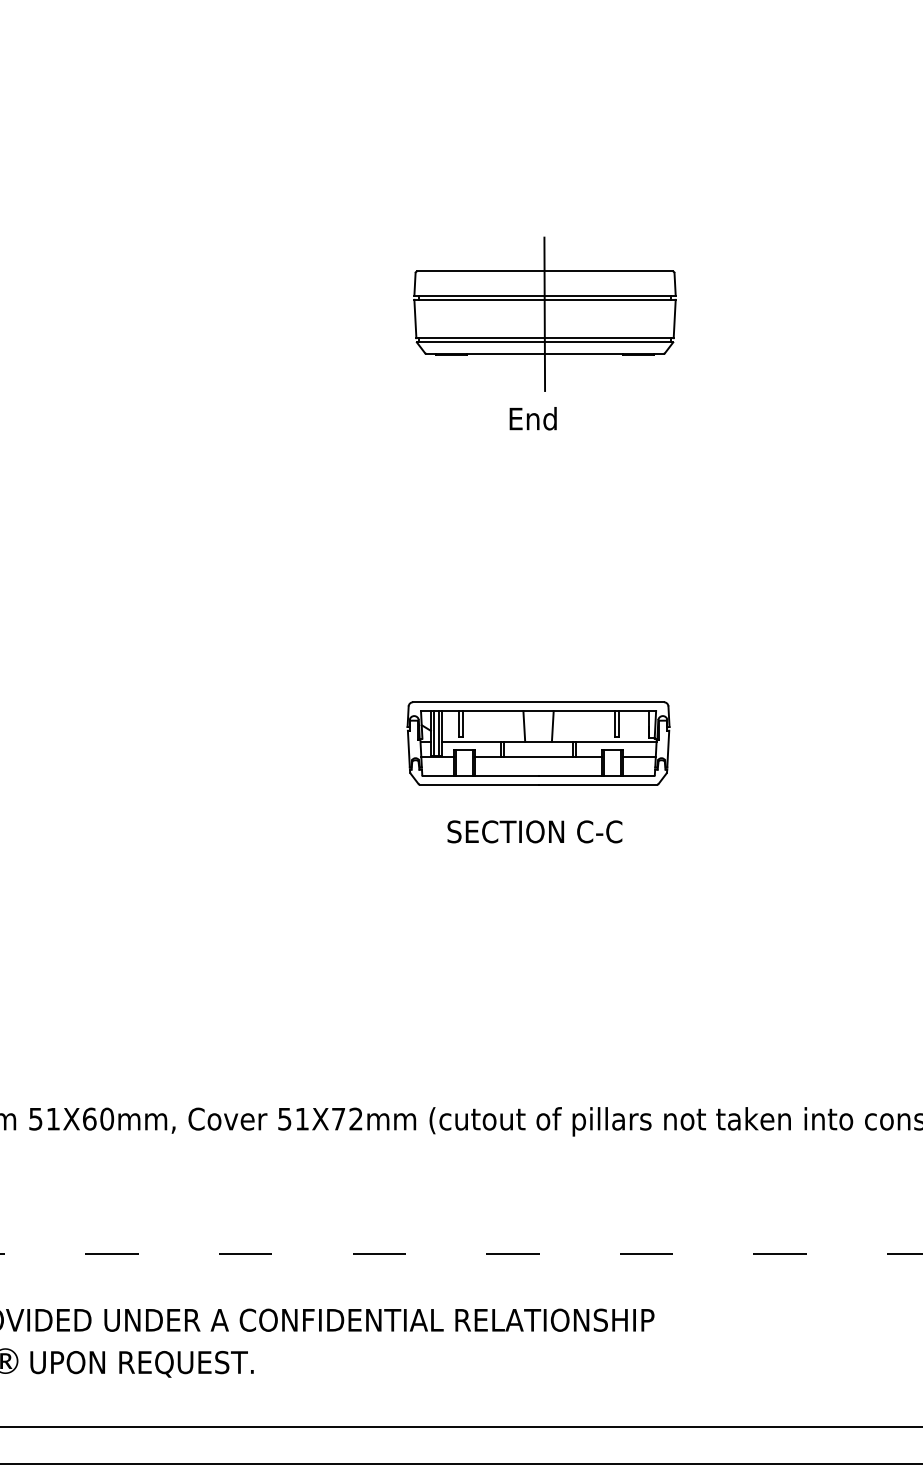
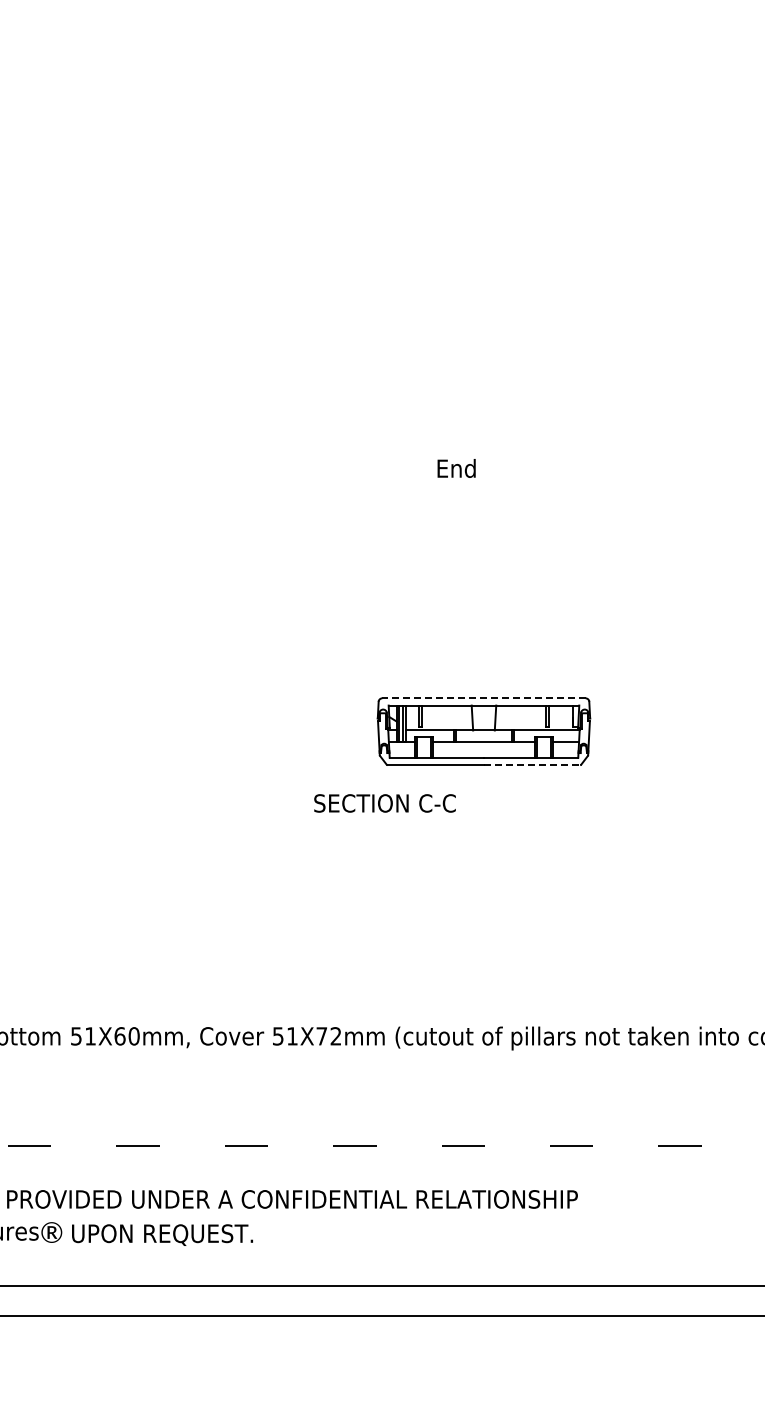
part: (545, 313) -> (489, 383), removed
text: (533, 418) -> (456, 468), moved
line: (537, 702) -> (483, 698), solid -> dashed
line: (598, 785) -> (532, 765), solid -> dashed
text: (534, 831) -> (384, 803), moved

